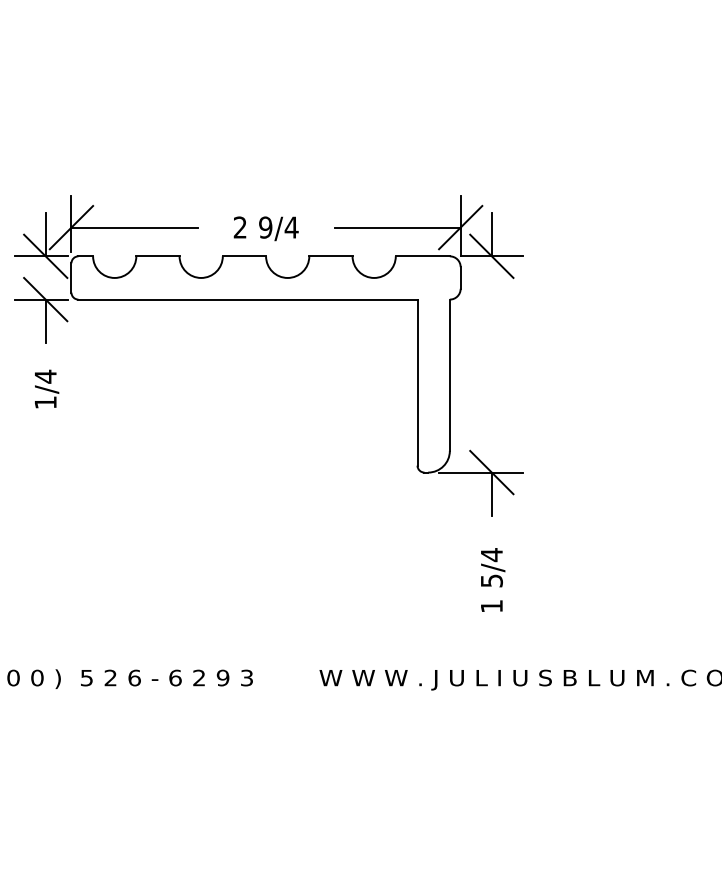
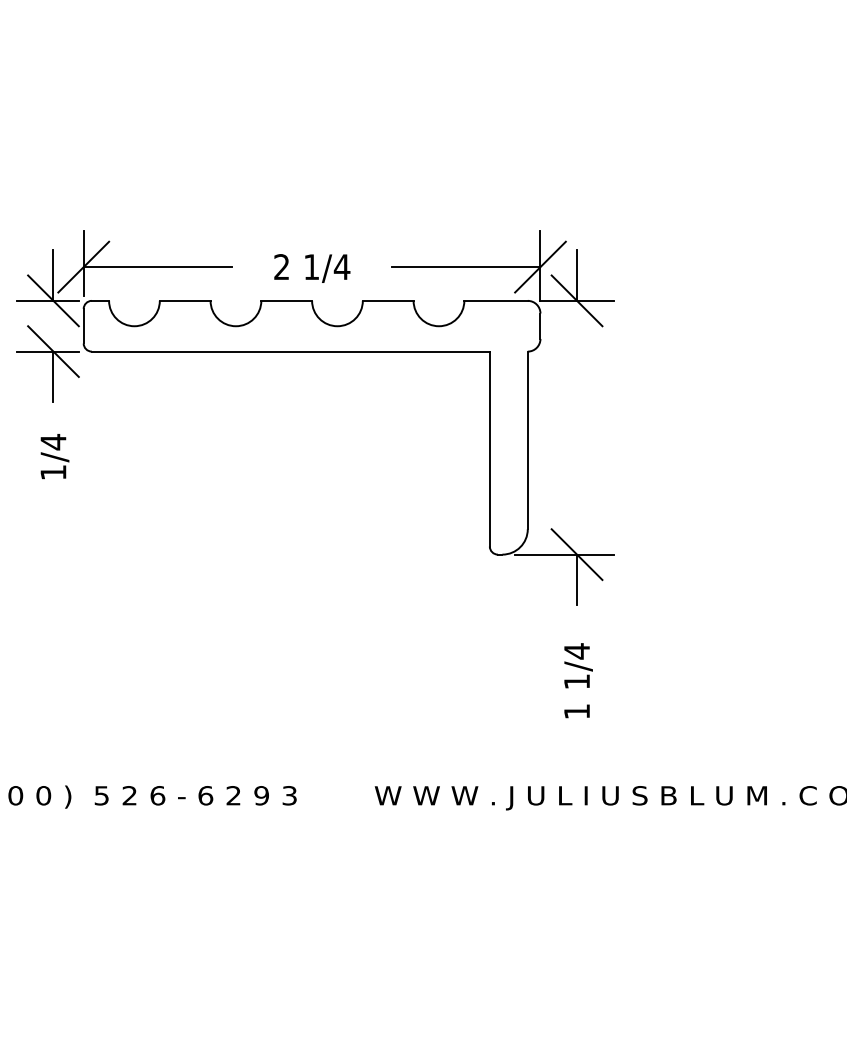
text: (265, 227) -> (311, 267), 9/4 -> 1/4
text: (491, 580) -> (576, 681), 5/4 -> 1/4

